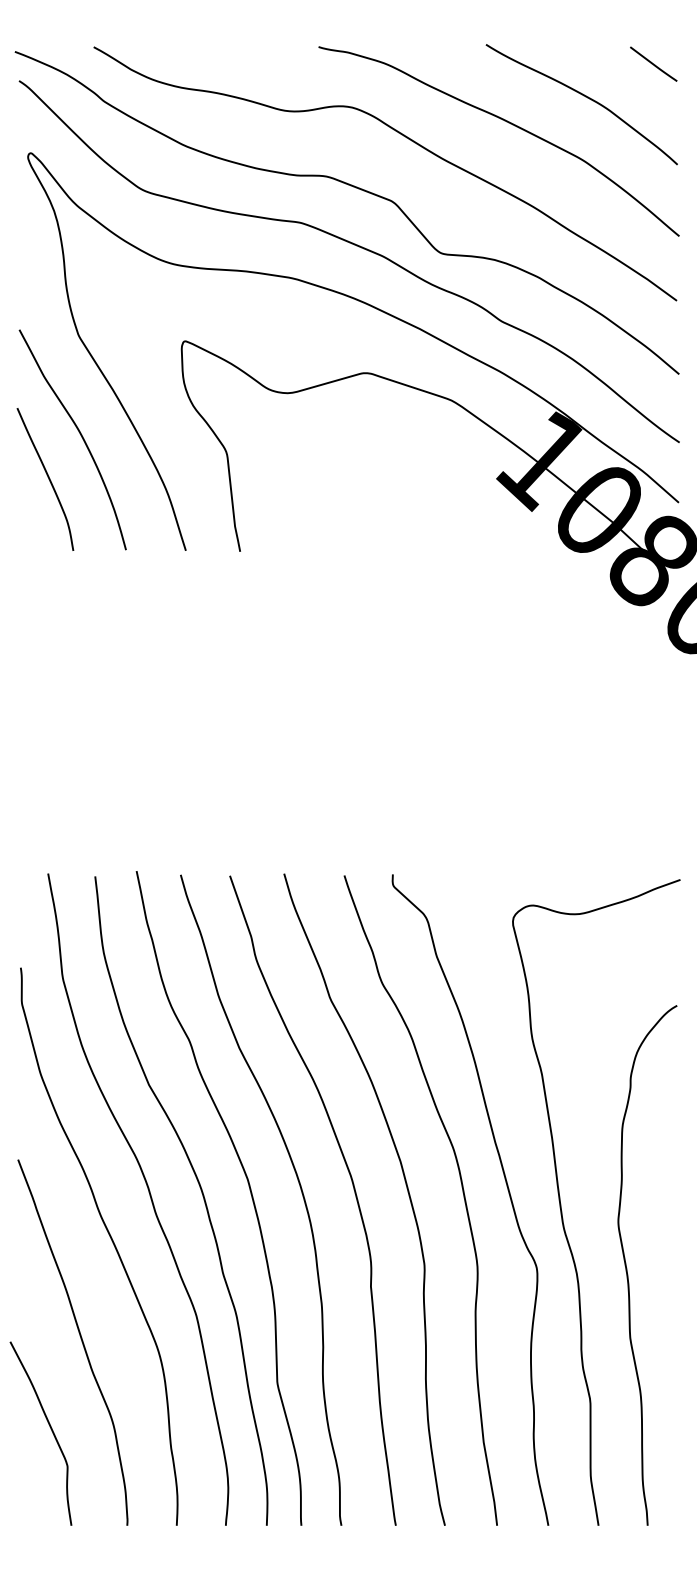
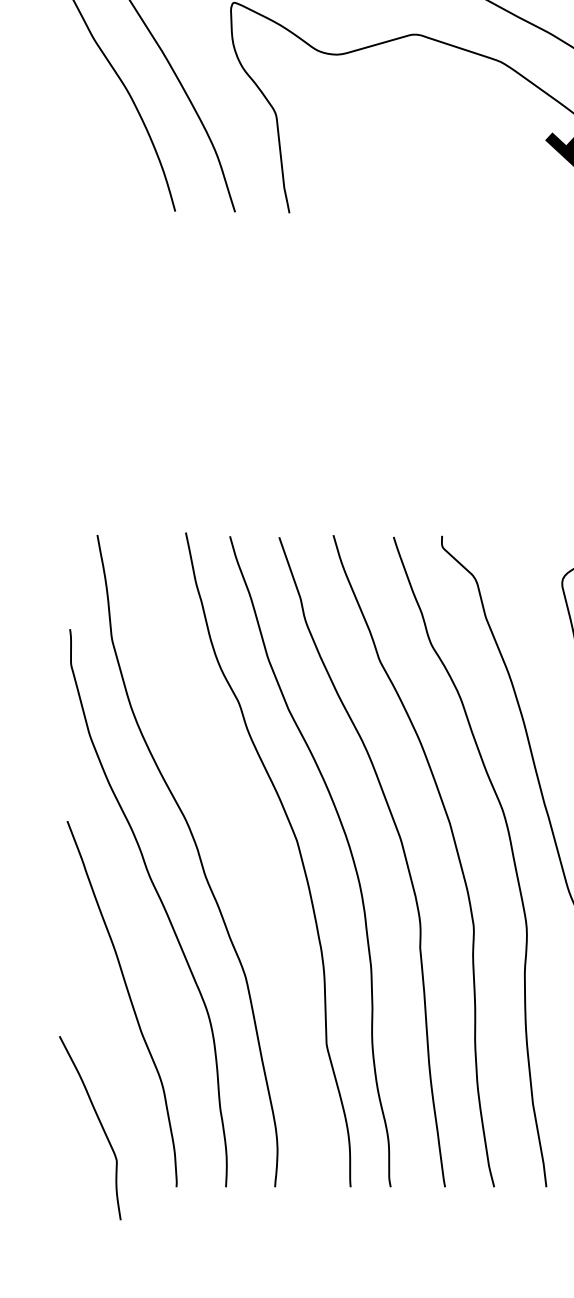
curve: (47, 477) -> (96, 138), removed
curve: (201, 1193) -> (250, 854), removed
curve: (50, 1429) -> (99, 1123), moved

